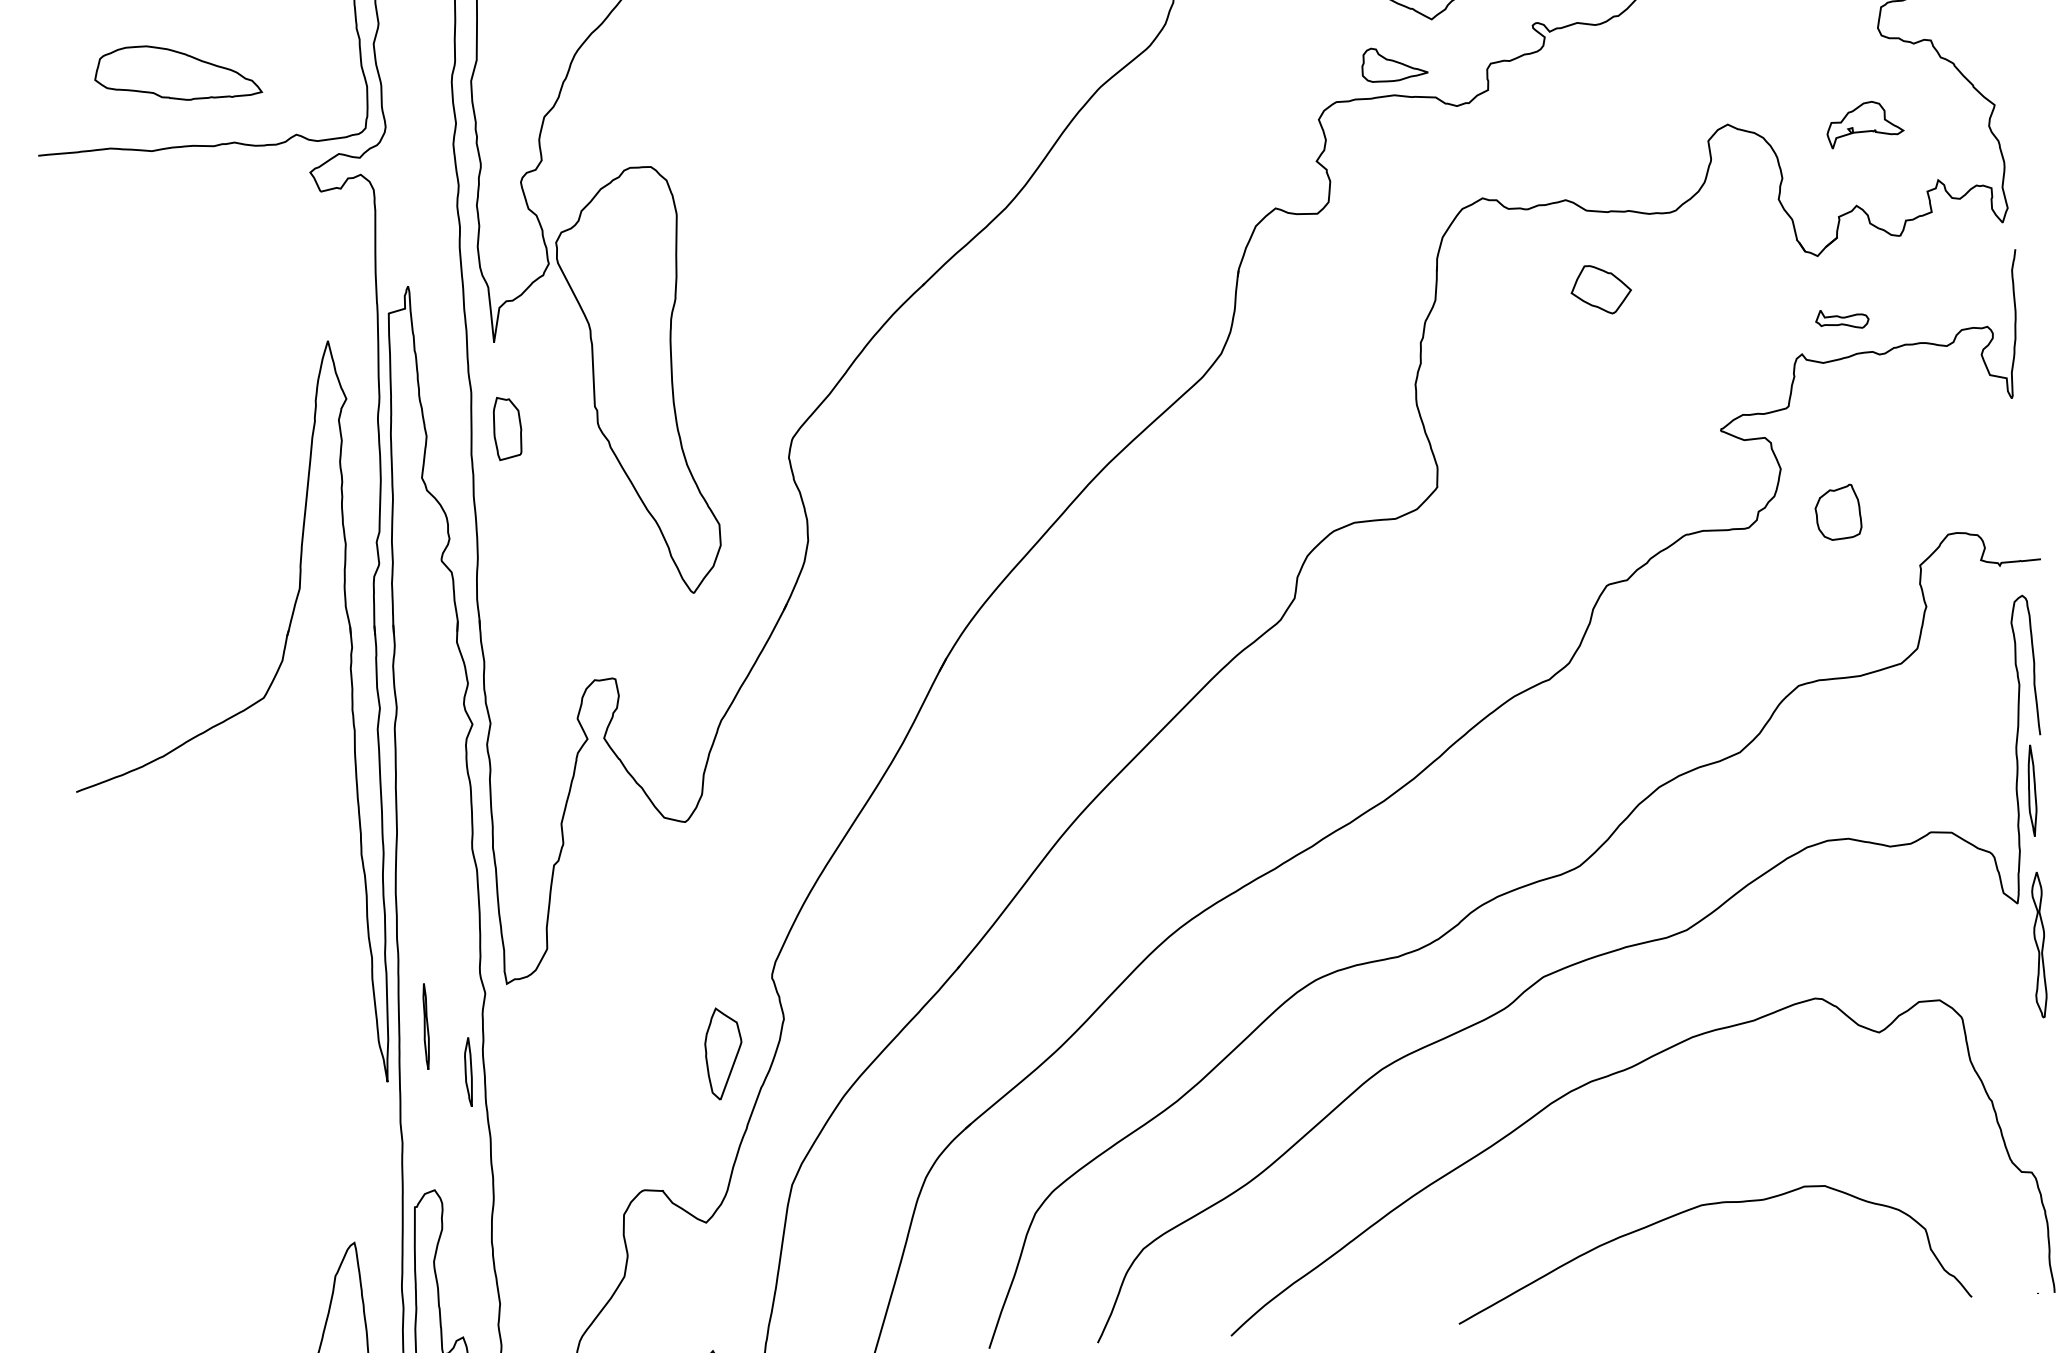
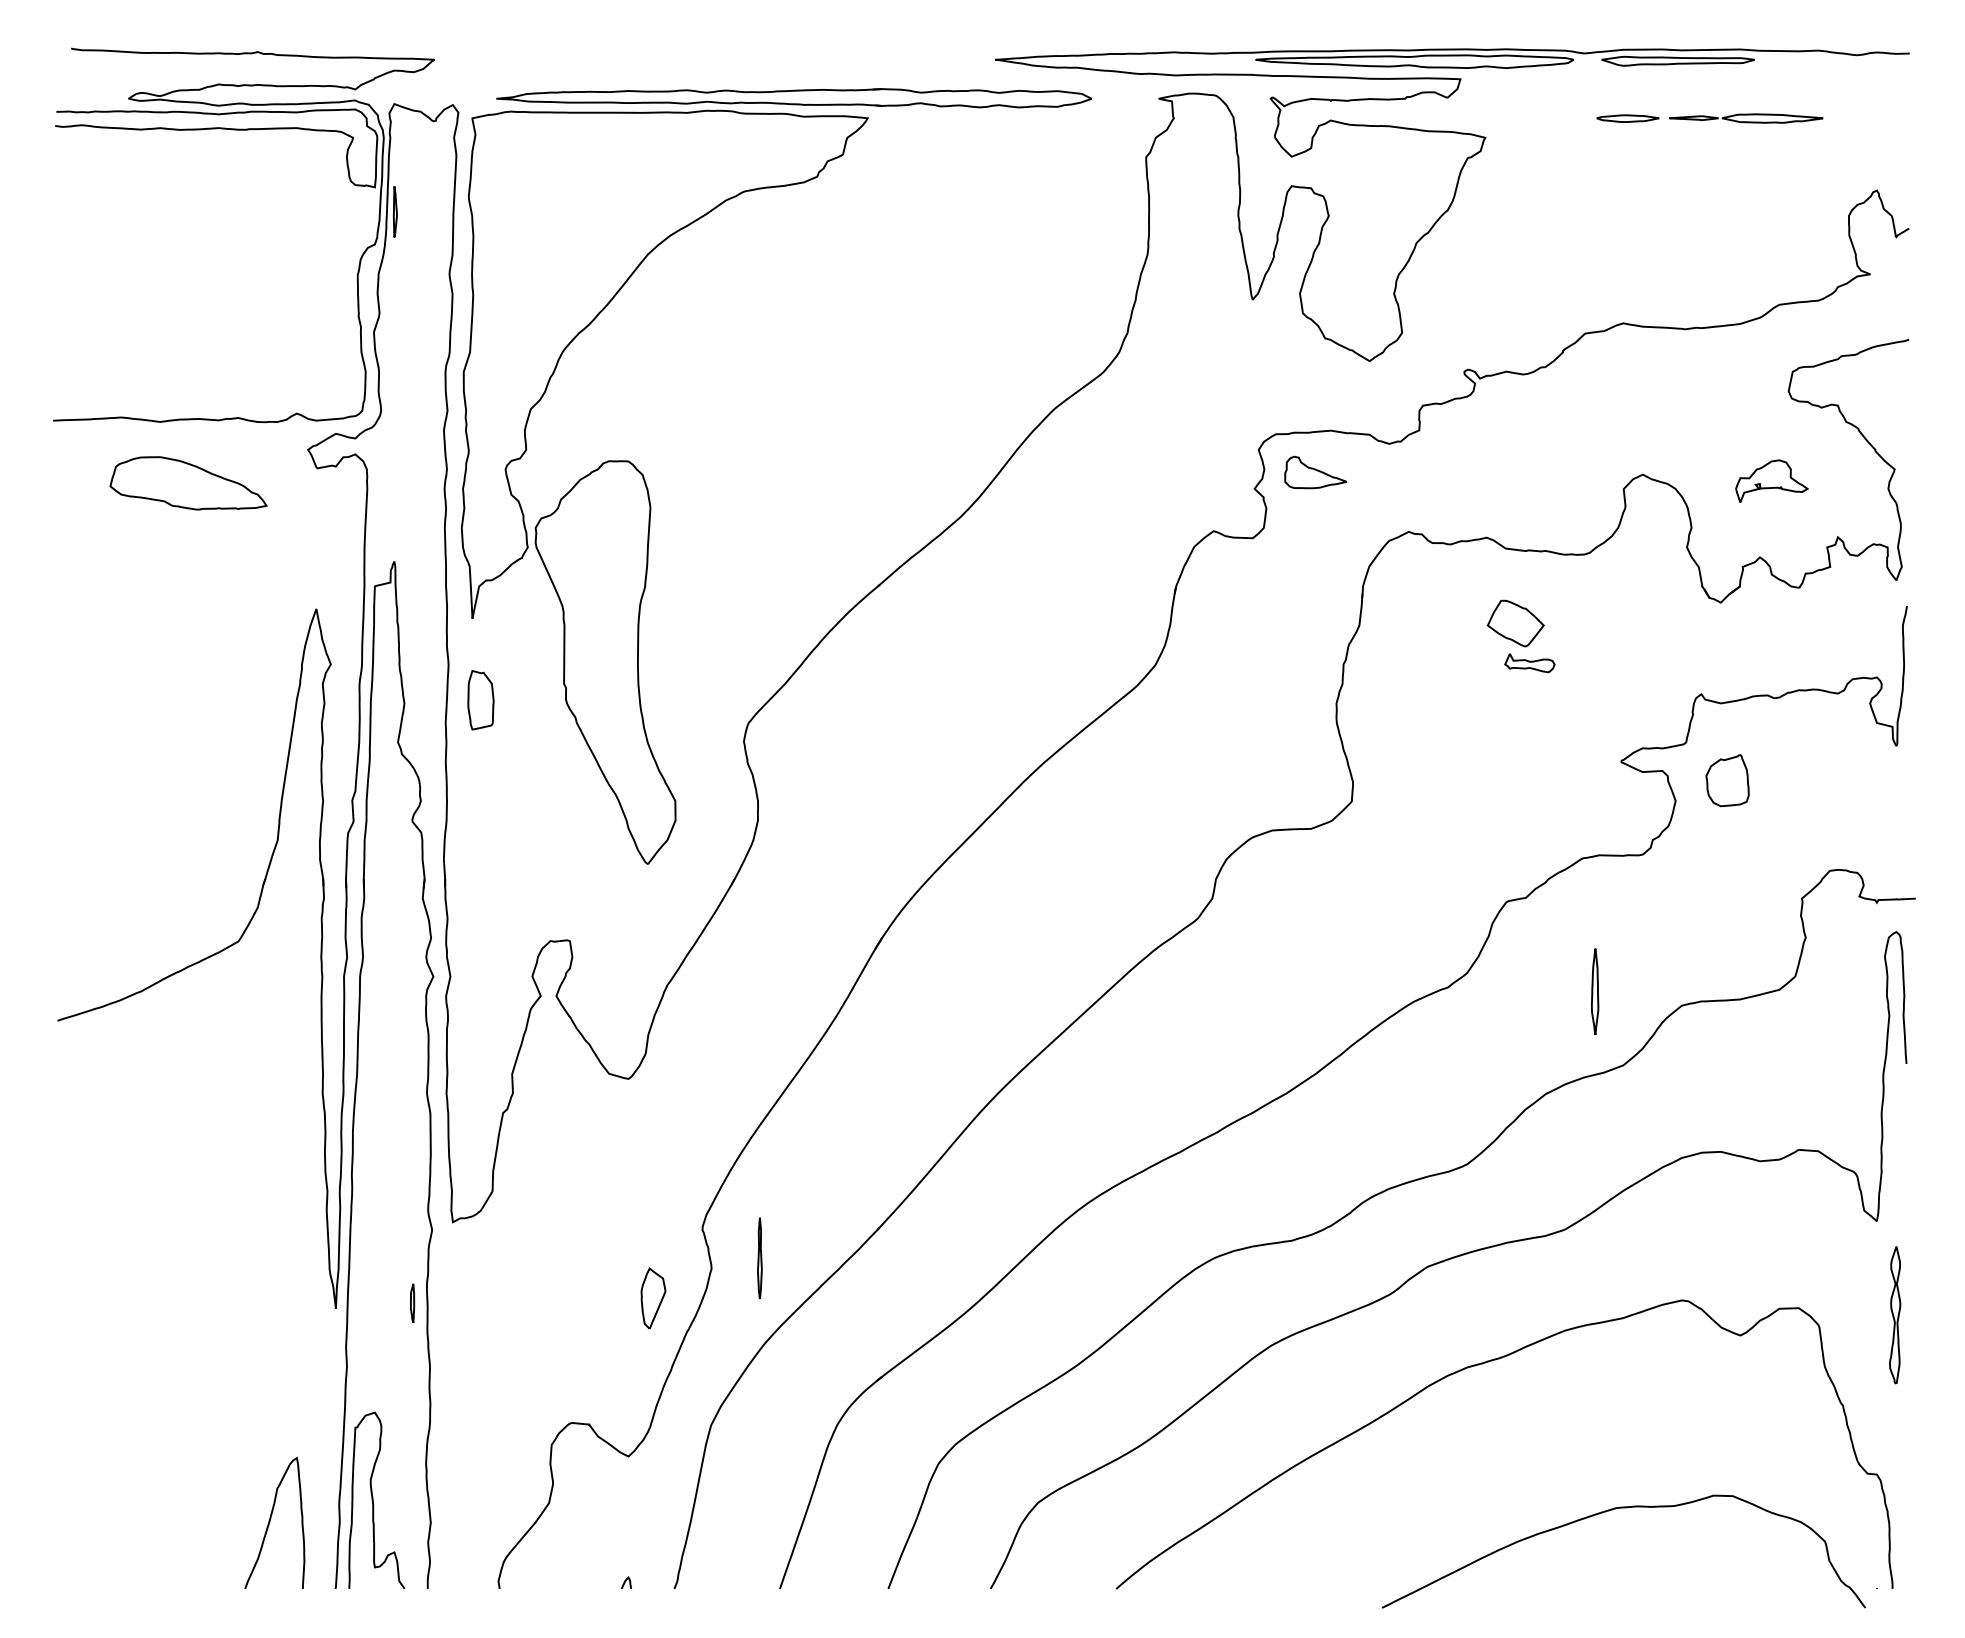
part: (1394, 64) -> (1315, 472), moved
part: (177, 72) -> (188, 483), moved
part: (1841, 319) -> (1529, 663), moved
part: (1838, 512) -> (1727, 780), moved
part: (2032, 790) -> (1595, 991), moved
part: (2039, 945) -> (1895, 1315), moved
part: (425, 1025) -> (759, 1257), moved
part: (723, 1053) -> (653, 1298), size x0.7
part: (468, 1072) -> (412, 1303), size x0.6
curve: (1694, 1209) -> (1609, 1511), moved

